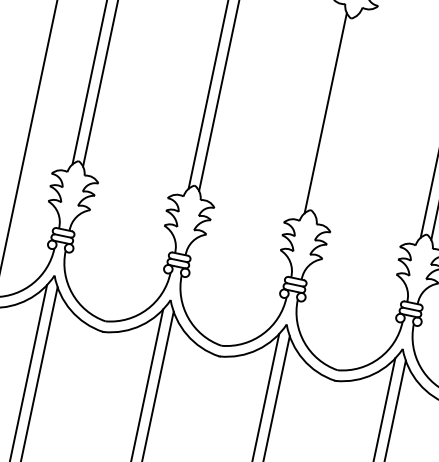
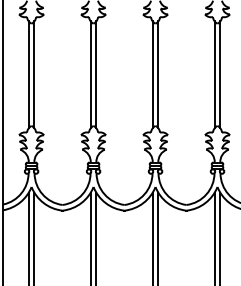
line: (336, 114) -> (158, 74), added

